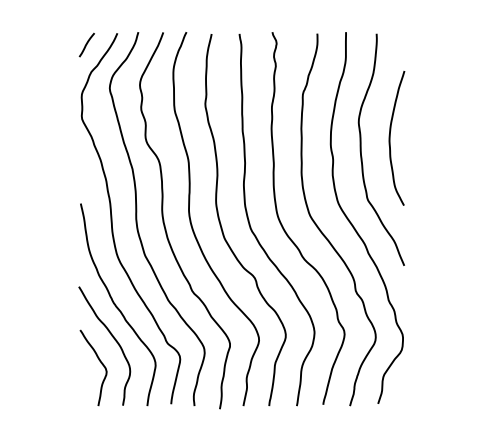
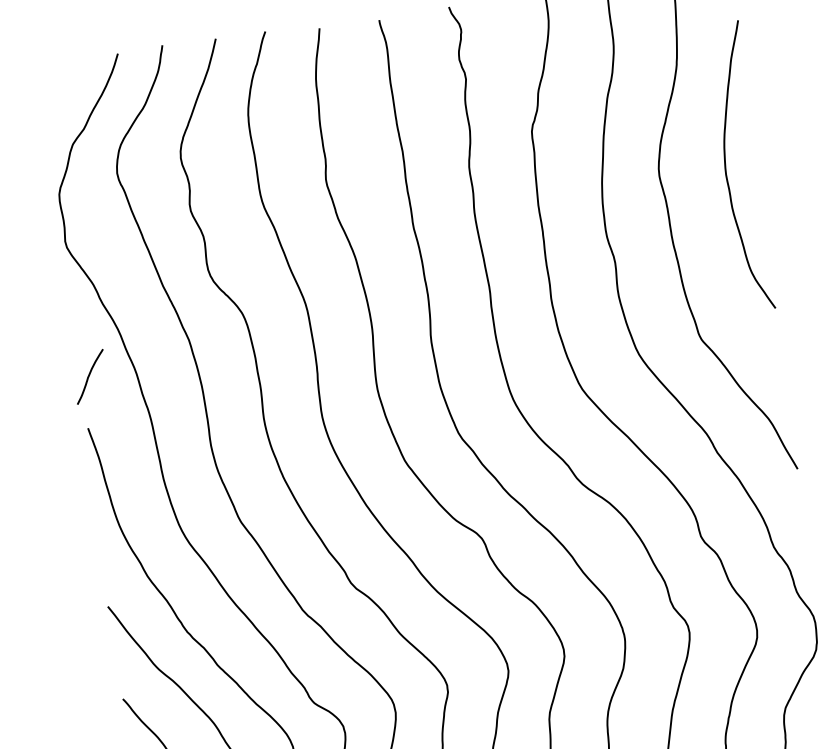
line: (86, 44) -> (89, 375), moved
curve: (390, 138) -> (727, 168), moved

